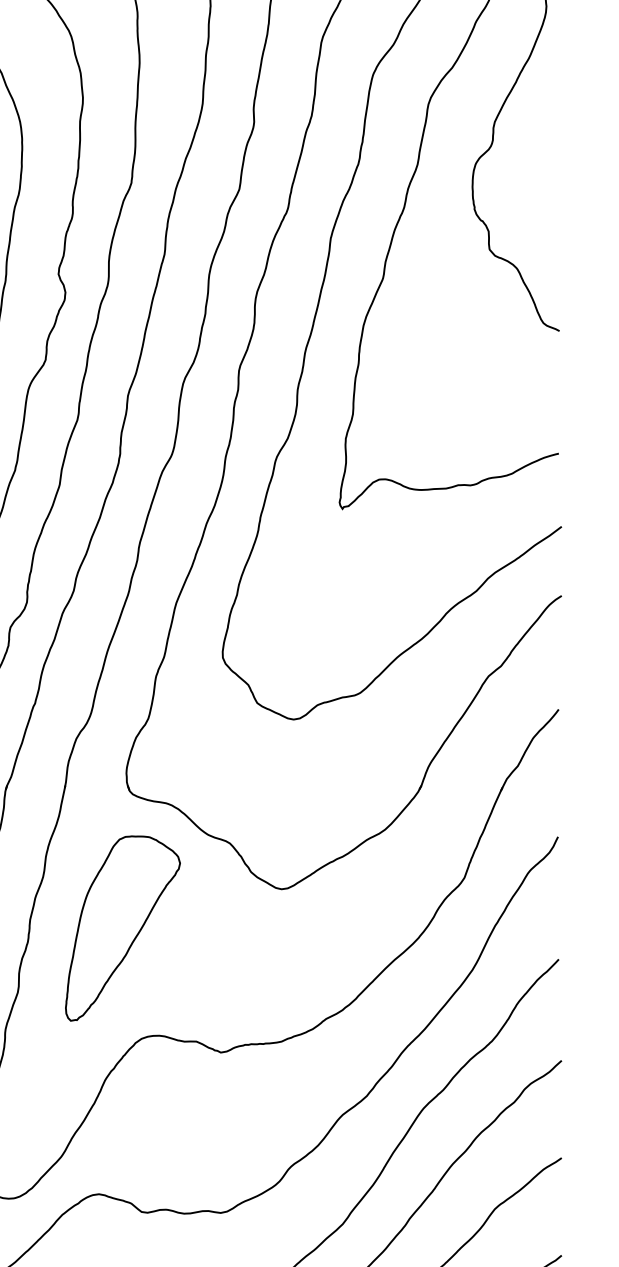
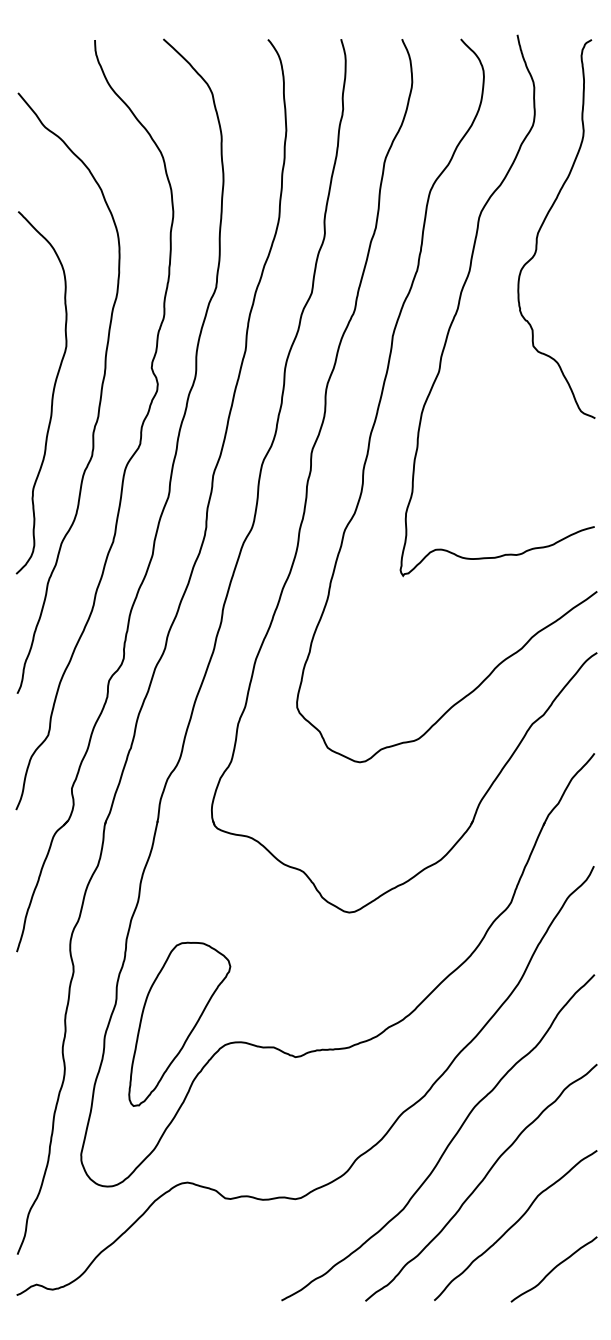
part: (122, 927) -> (179, 1023), moved

